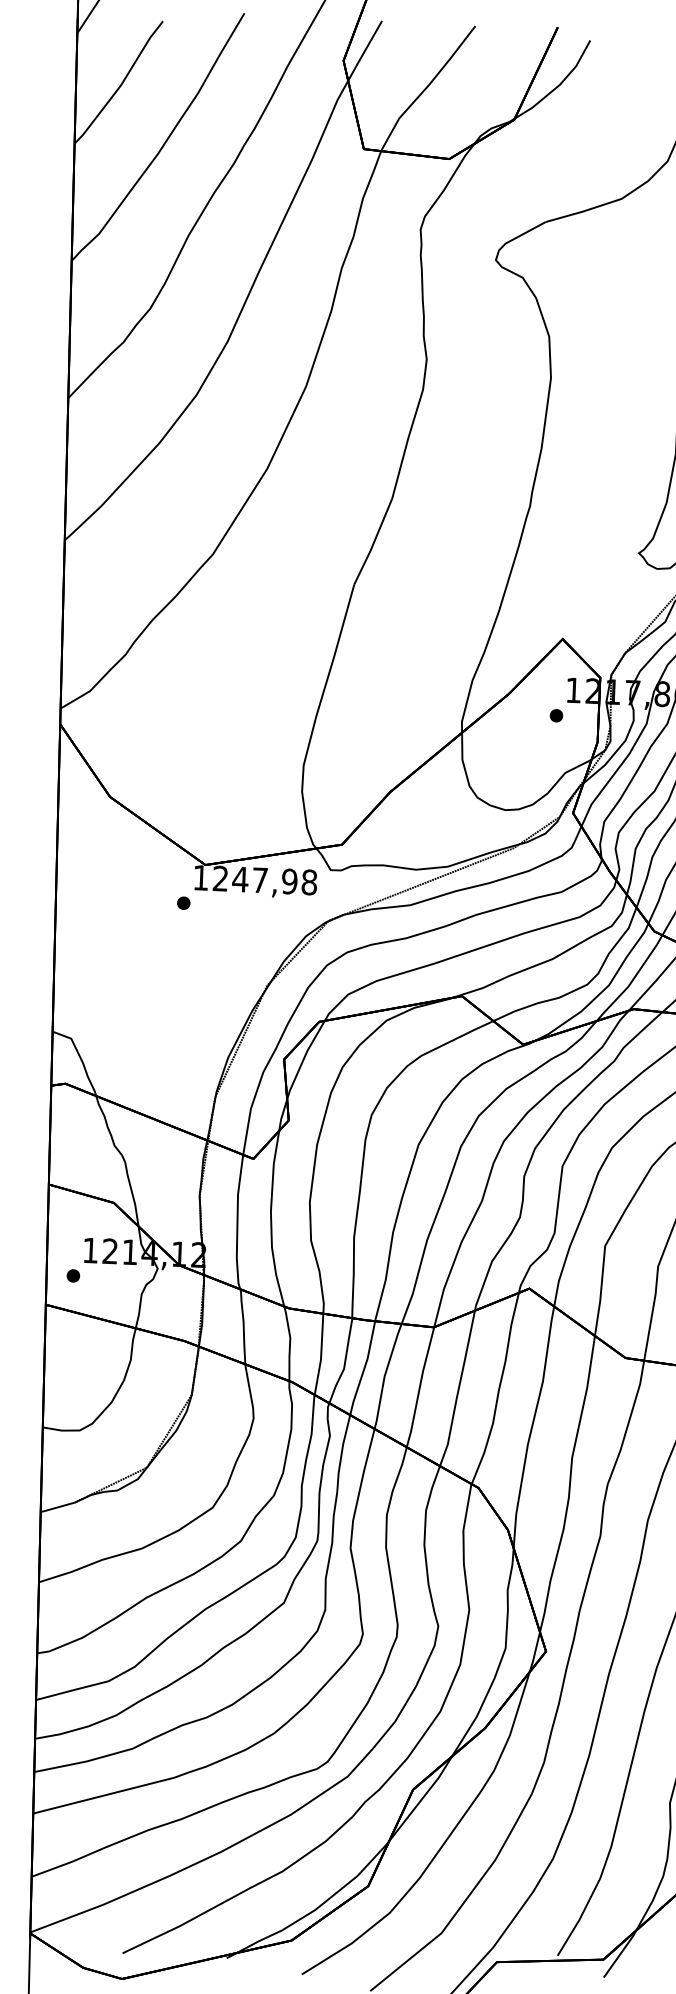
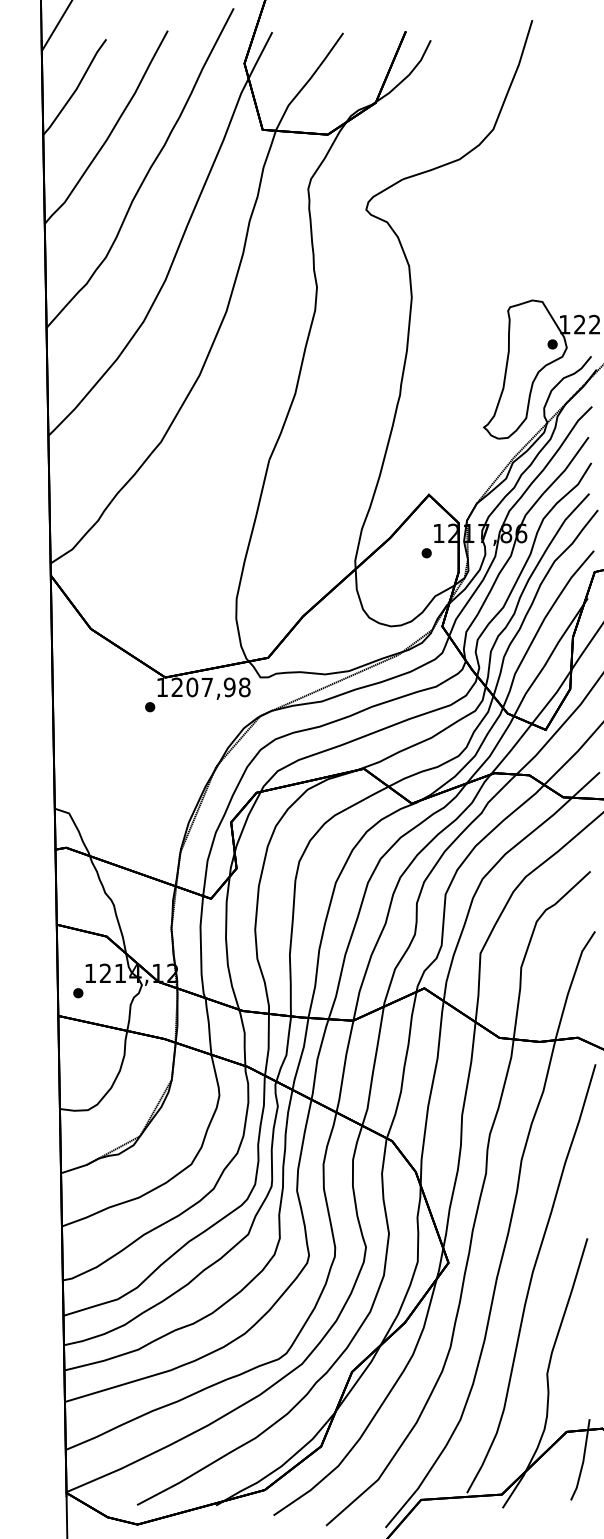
text: (240, 879) -> (192, 687), 1247,98 -> 1207,98

